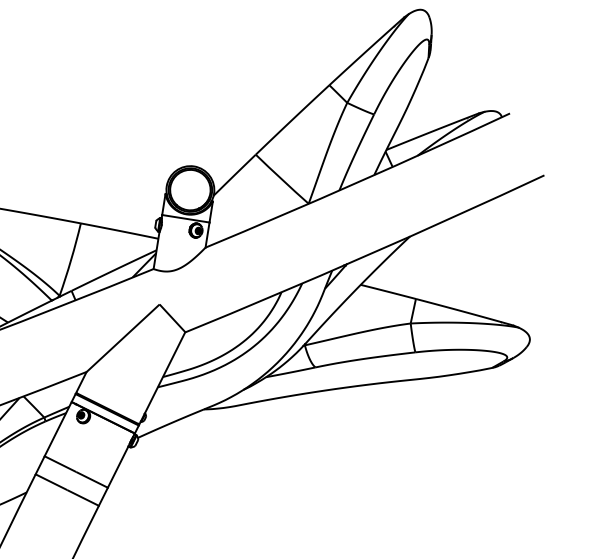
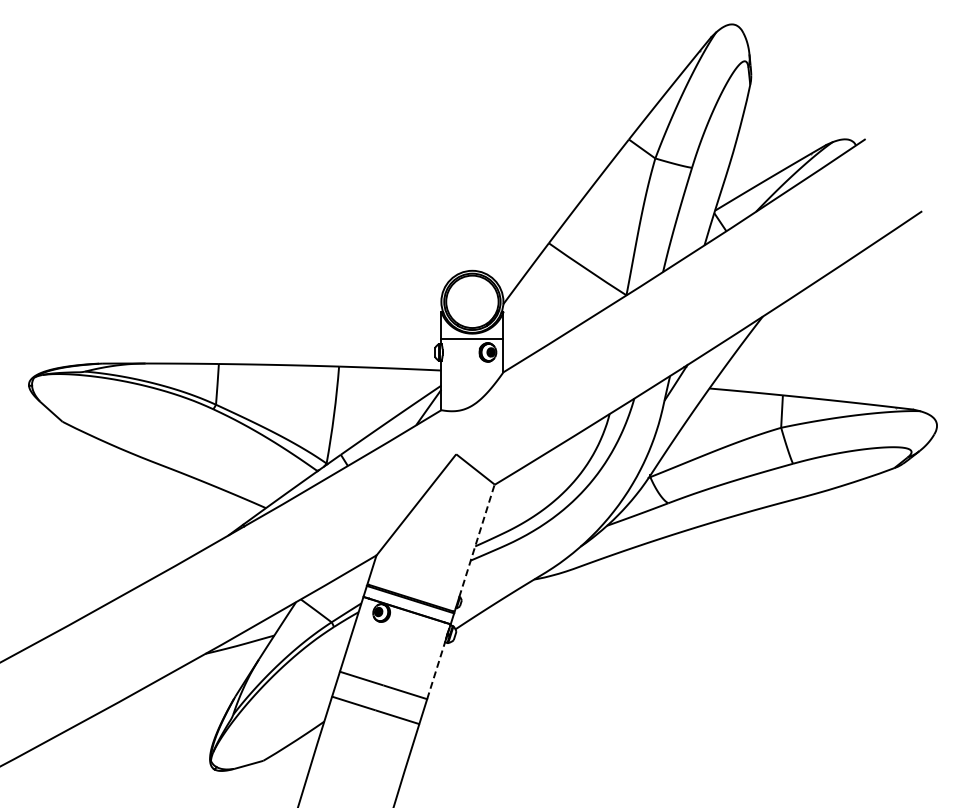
line: (164, 372) -> (476, 540), solid -> dashed
line: (118, 466) -> (436, 670), solid -> dashed

